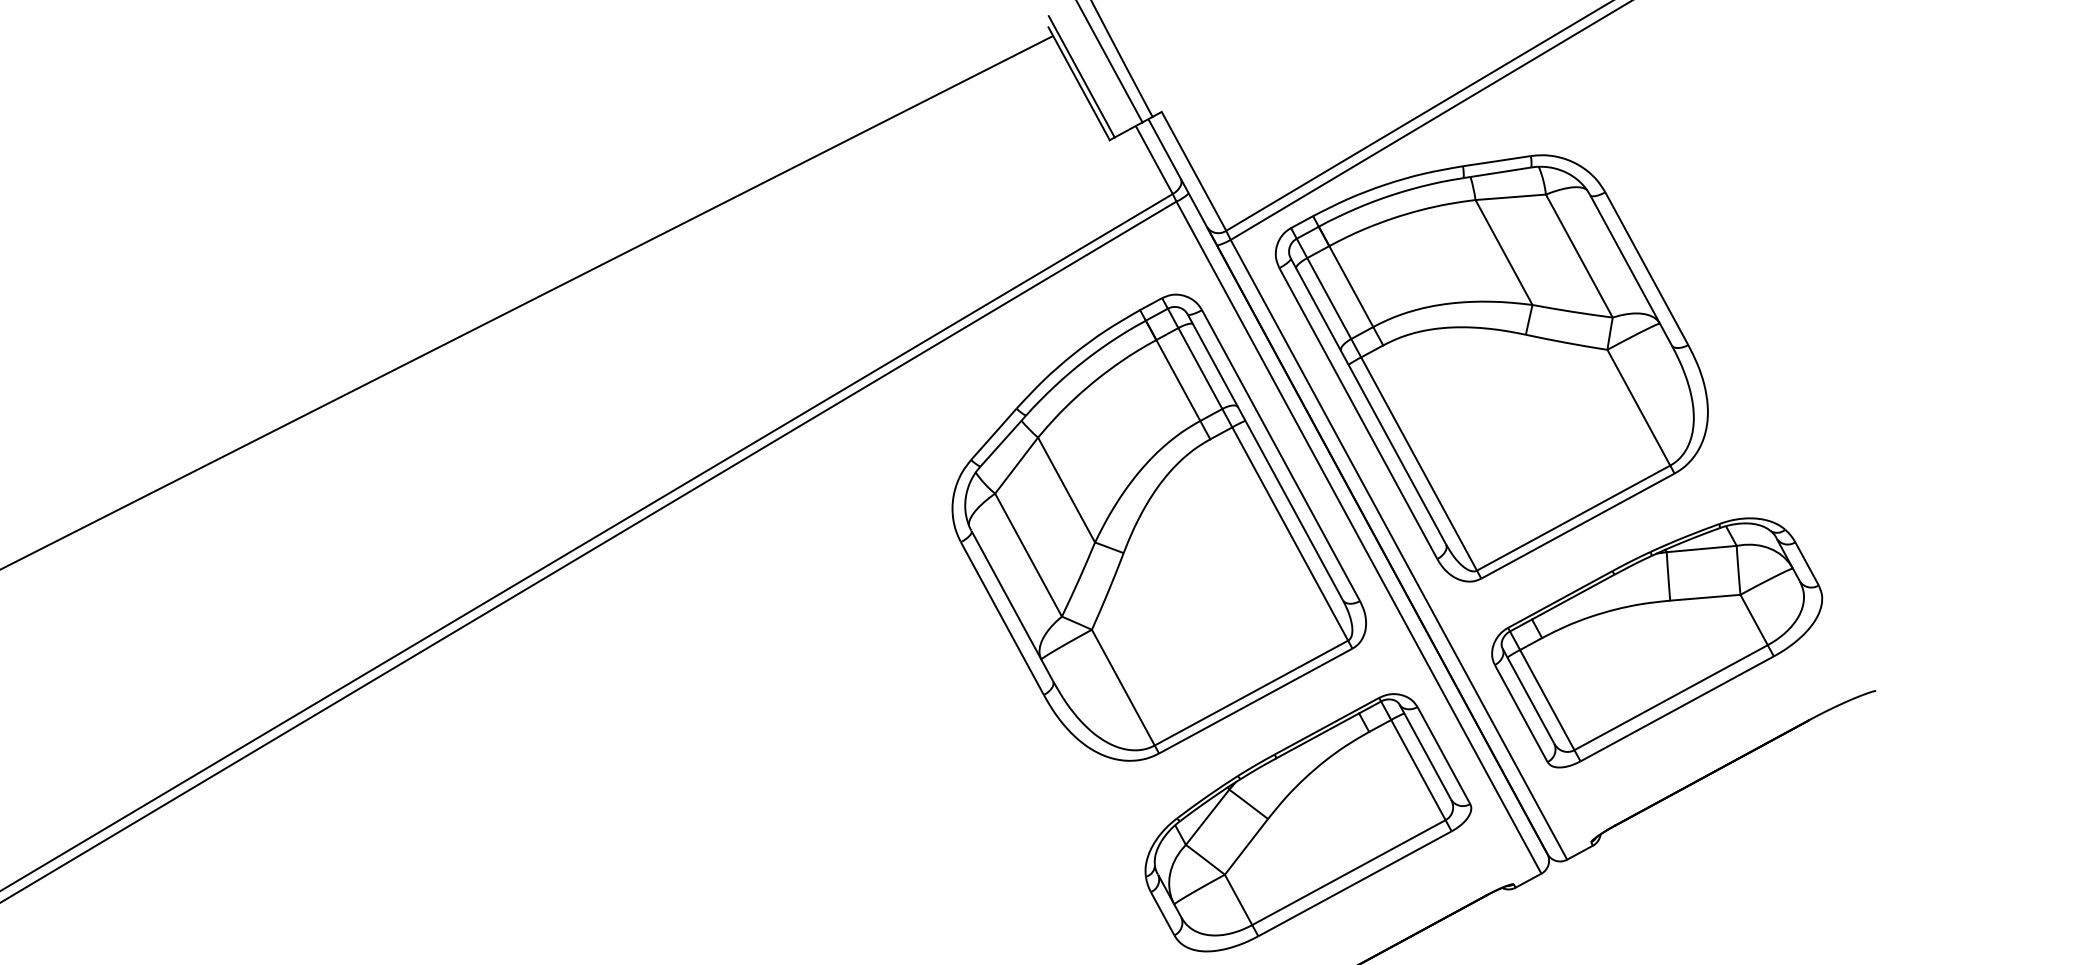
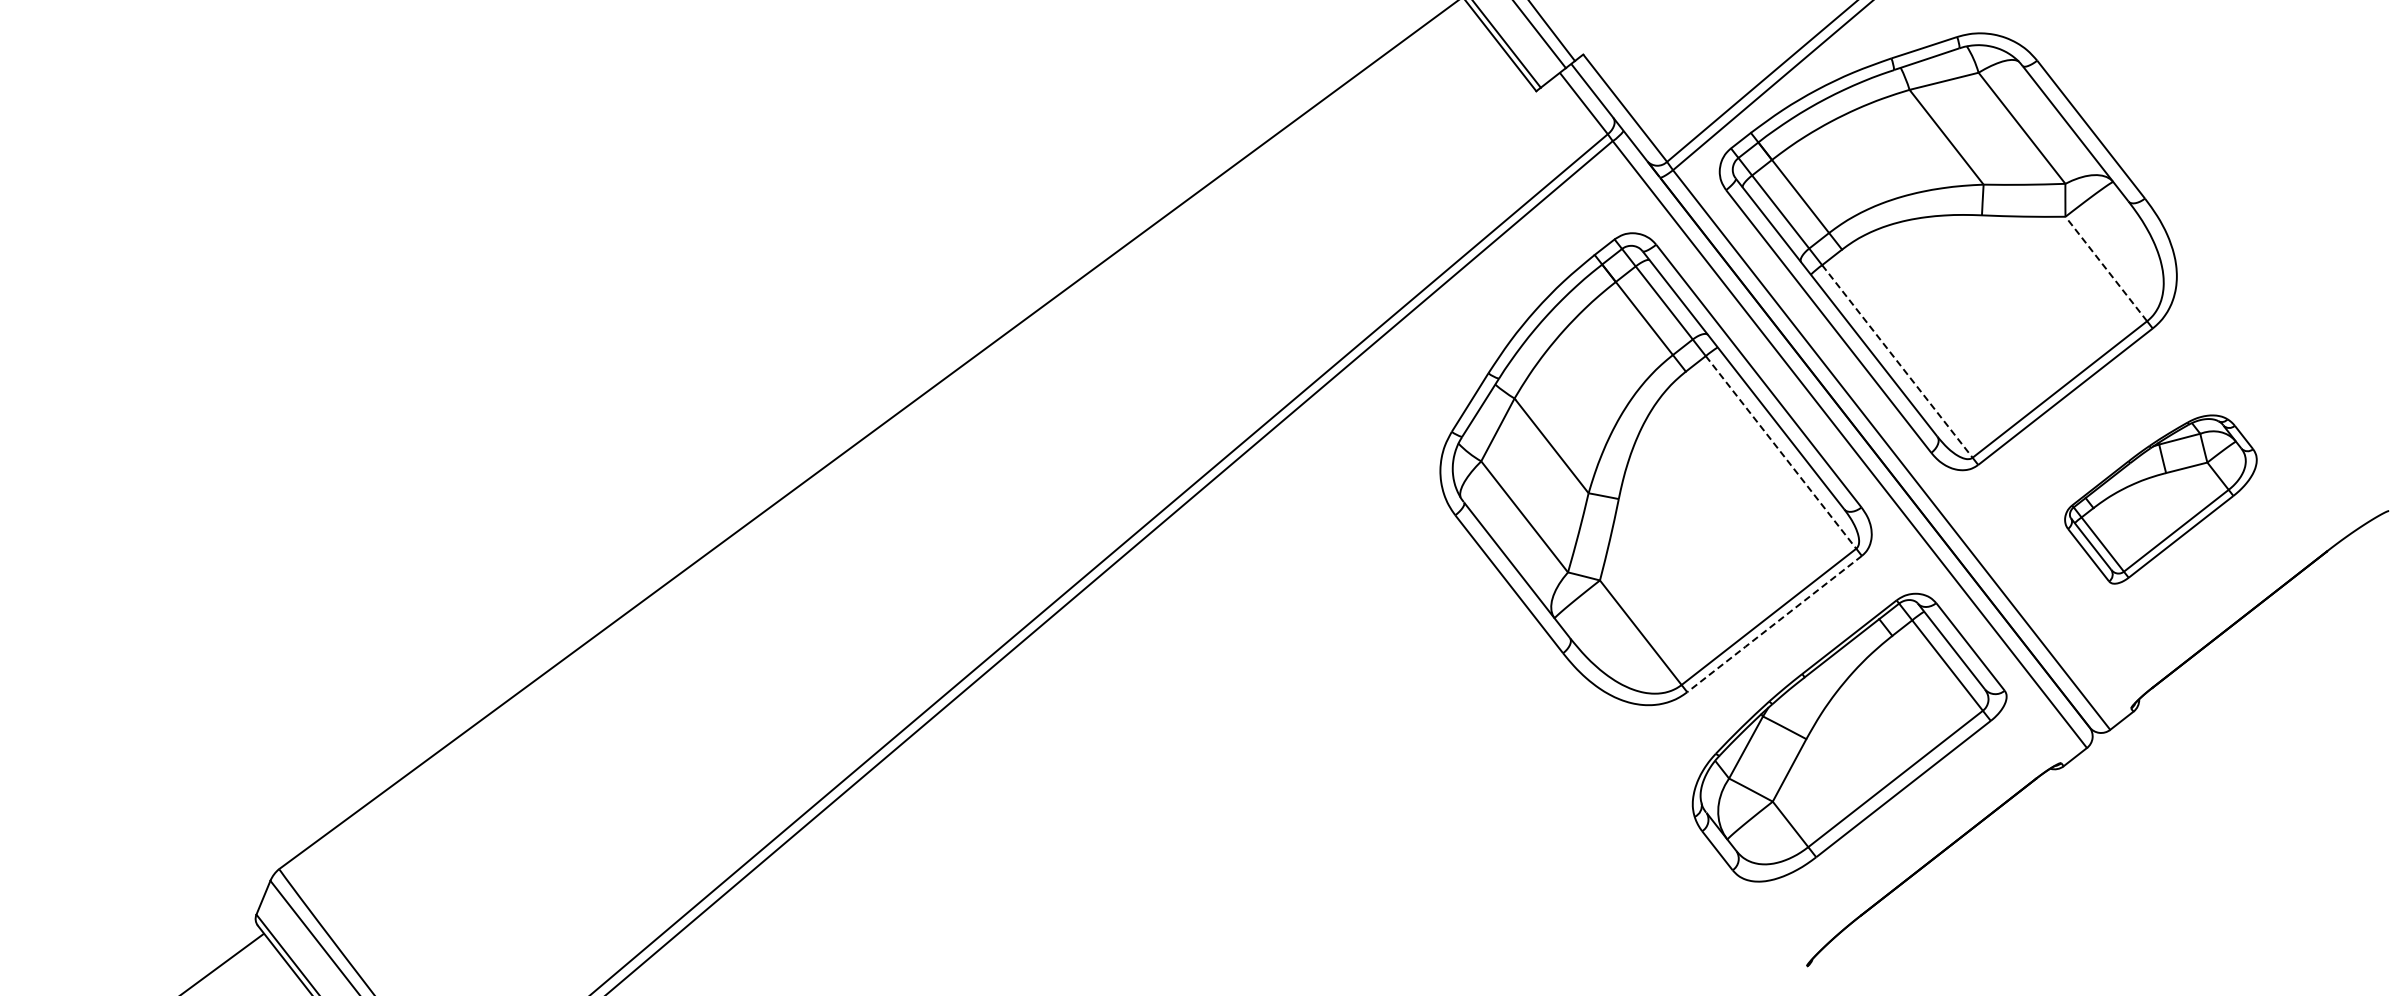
line: (1639, 407) -> (2106, 268), solid -> dashed
line: (1419, 464) -> (1897, 361), solid -> dashed
line: (1290, 534) -> (1781, 452), solid -> dashed
part: (1654, 642) -> (2160, 499), size x0.6
line: (1255, 701) -> (1774, 624), solid -> dashed

